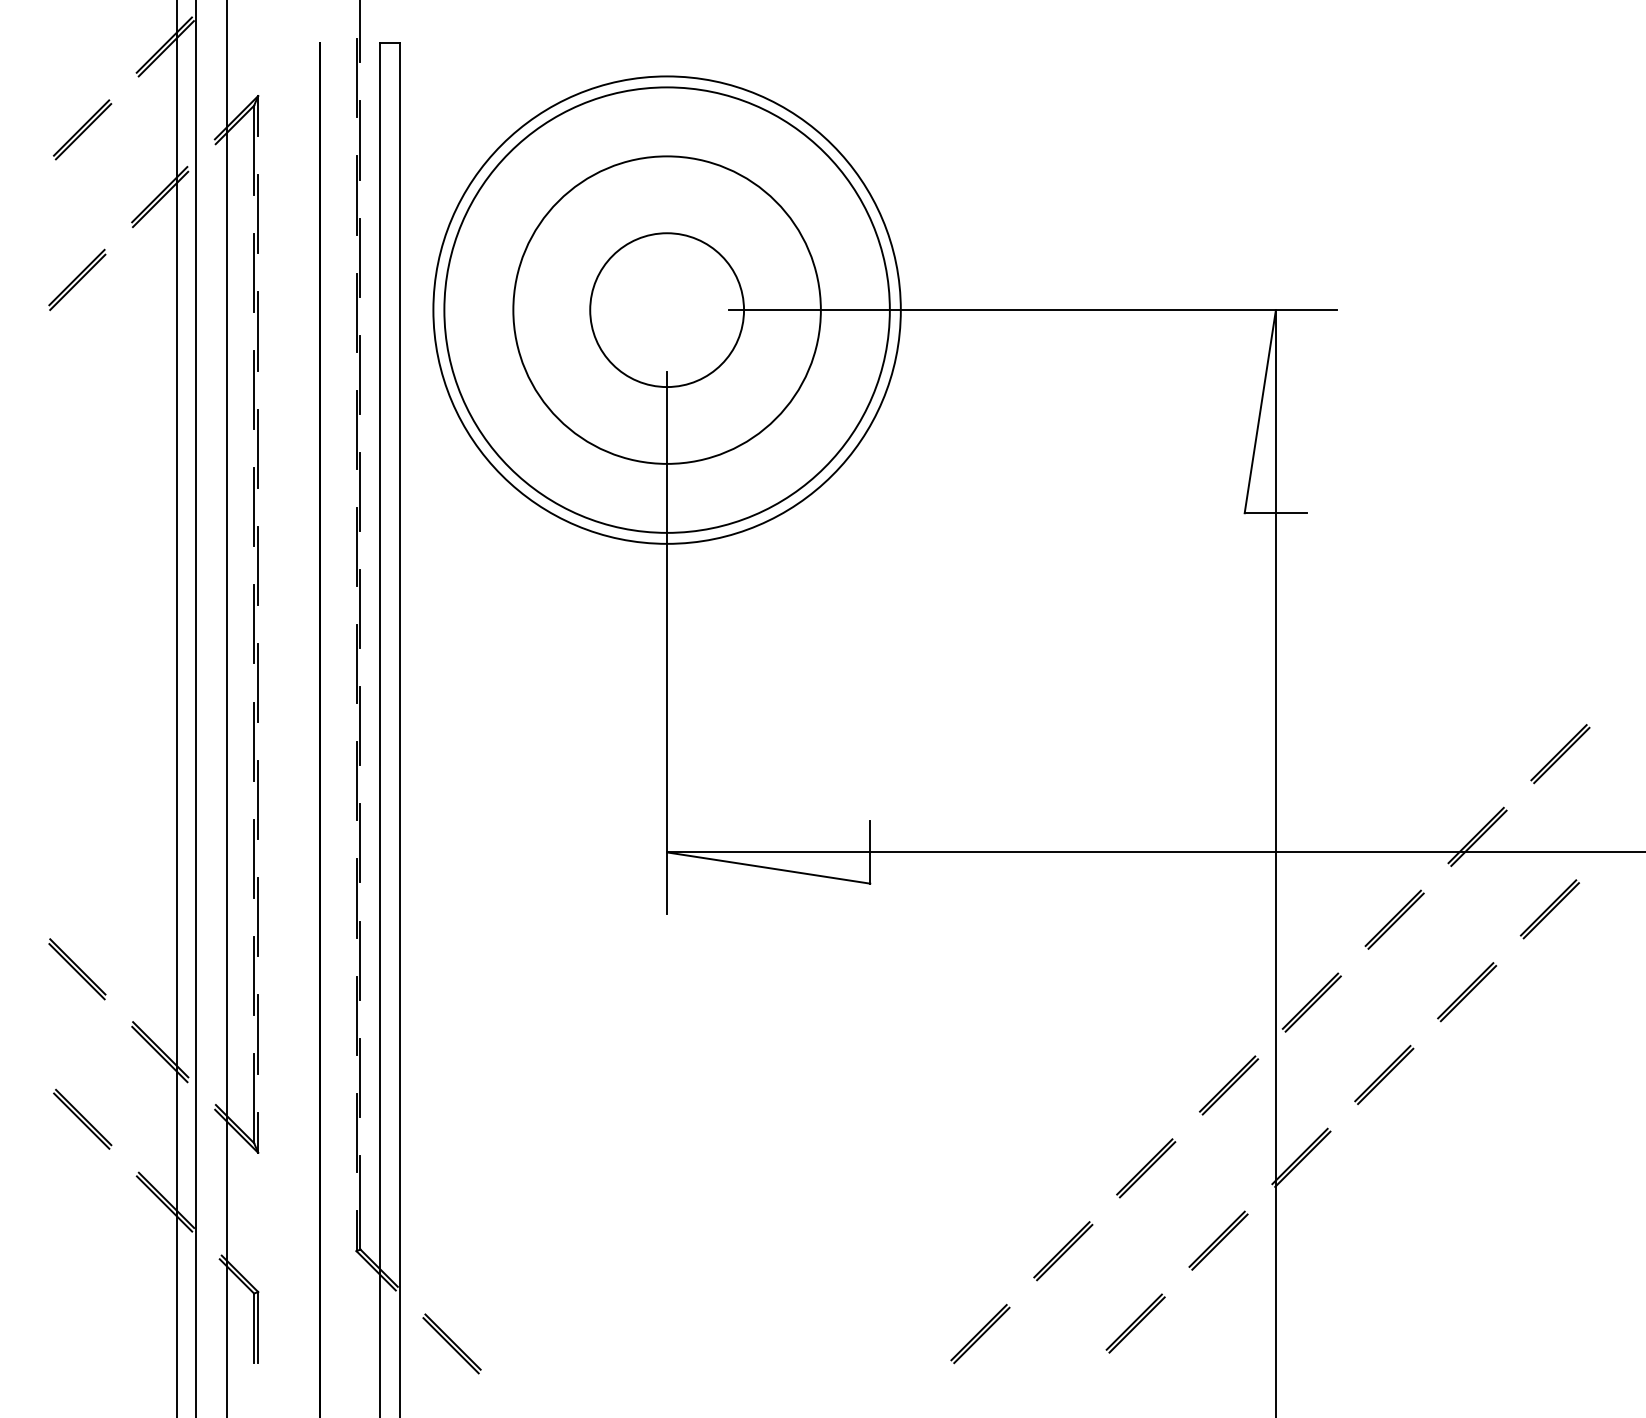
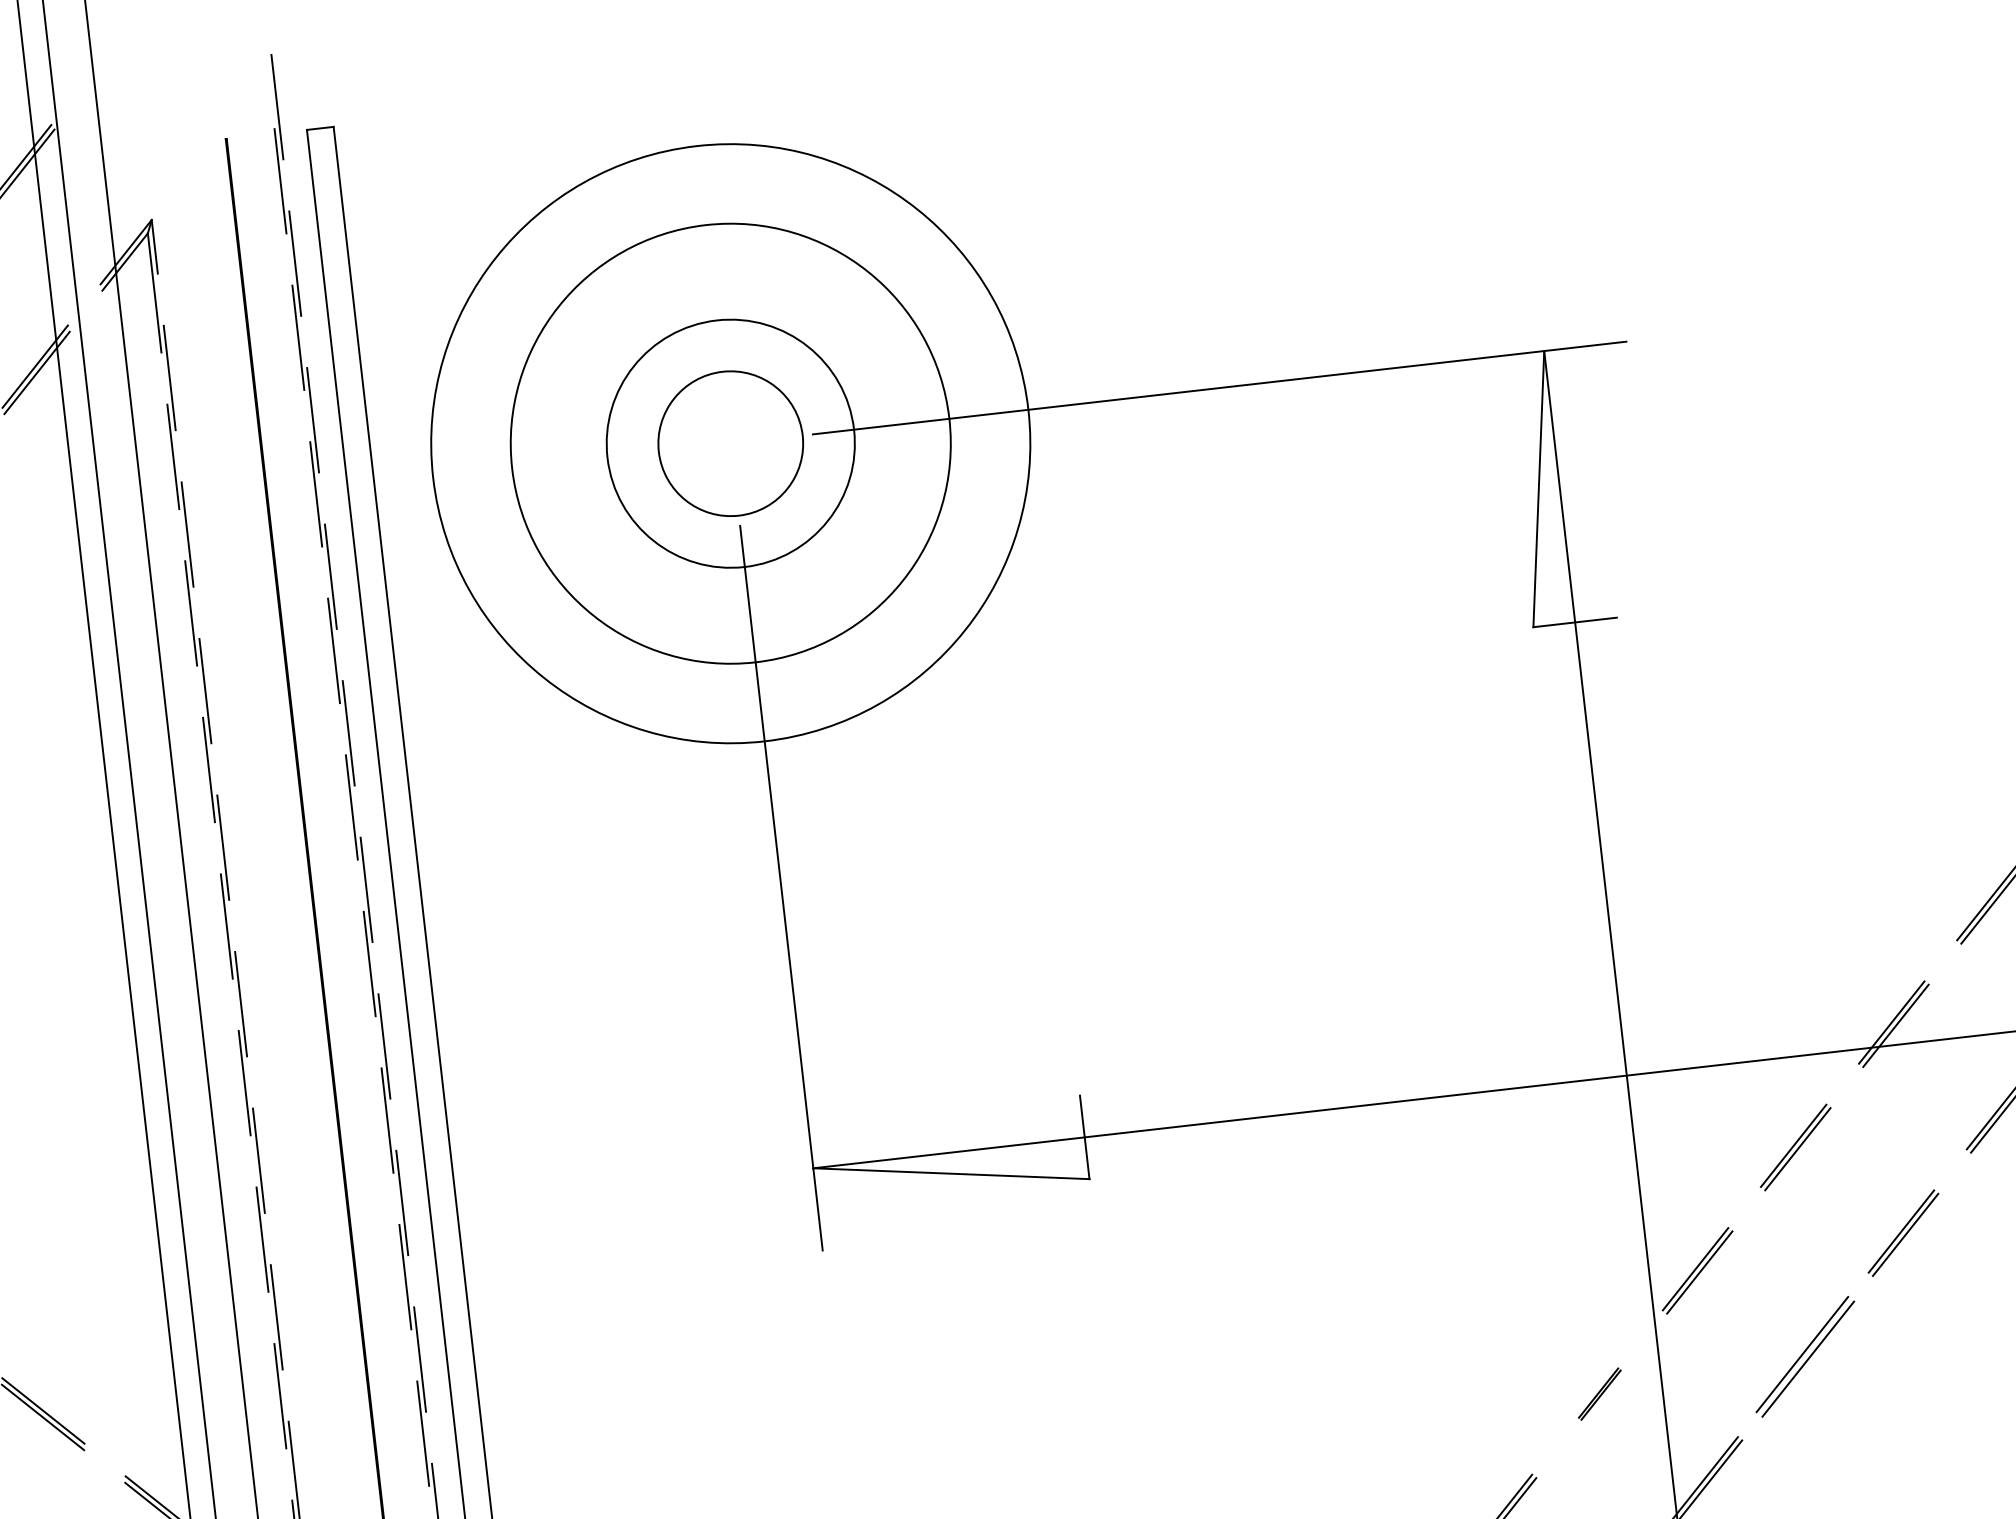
circle: (666, 309) -> (729, 442), size x0.6
circle: (666, 309) -> (729, 442), size x0.7
circle: (667, 310) -> (731, 444), size x0.7
part: (1384, 1074) -> (1805, 1355), size x1.4
part: (1229, 1085) -> (1600, 1394), size x0.6

